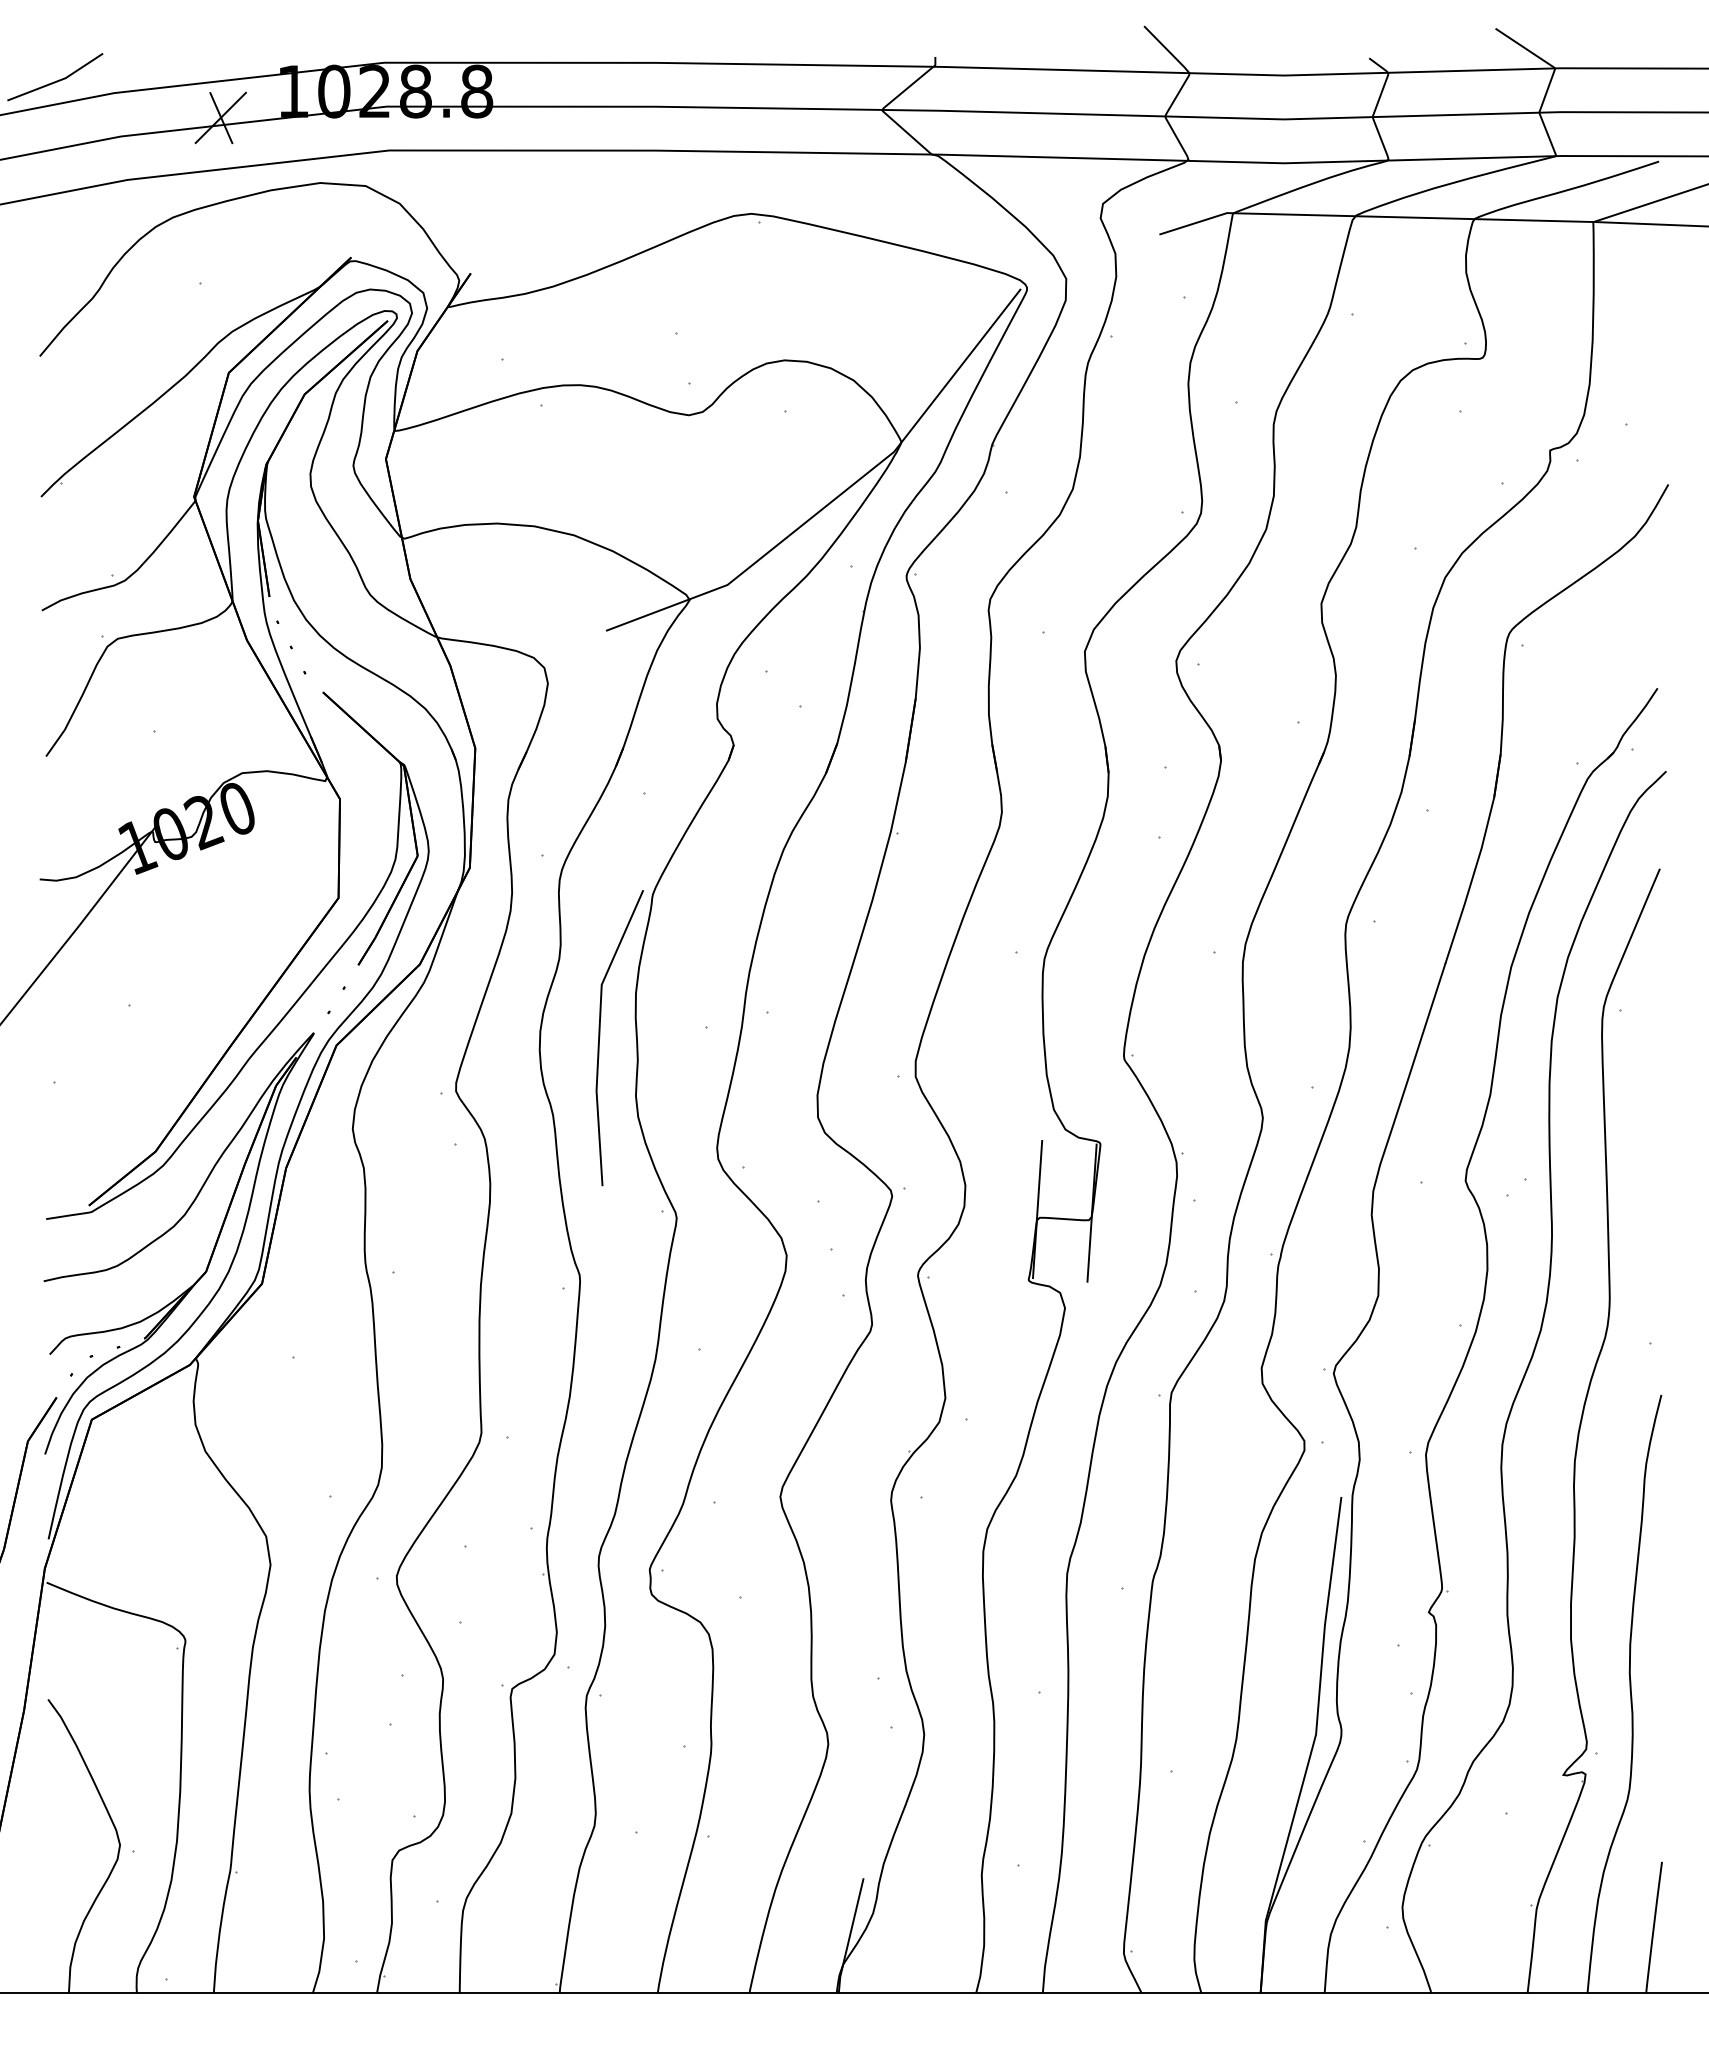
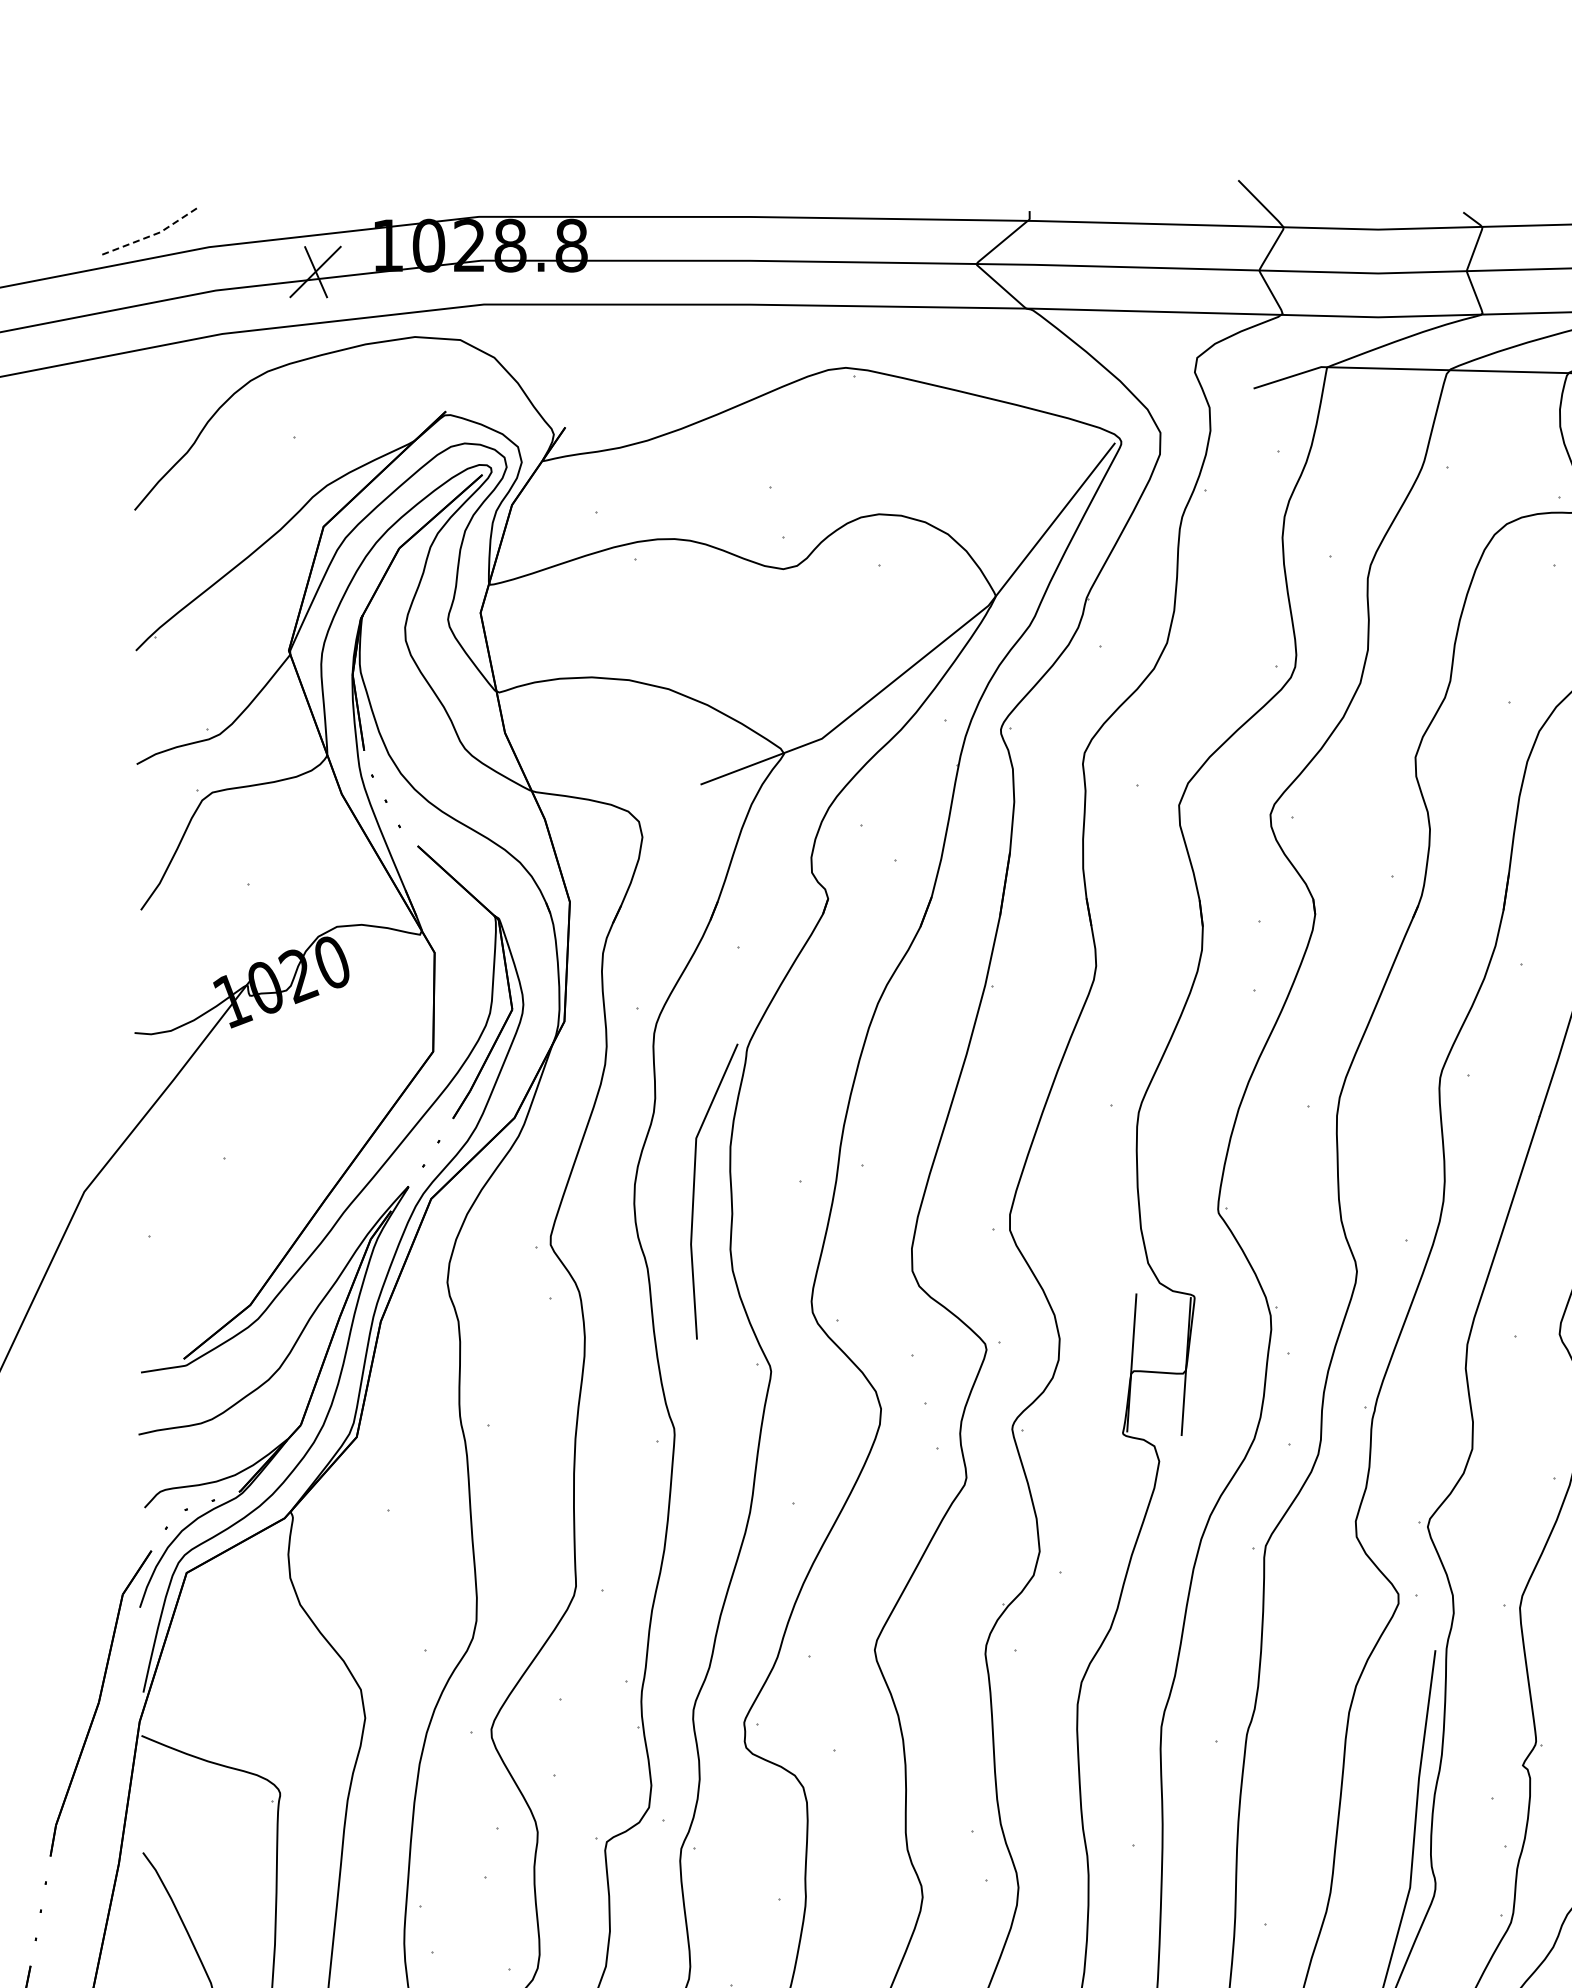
line: (58, 81) -> (153, 235), solid -> dashed

